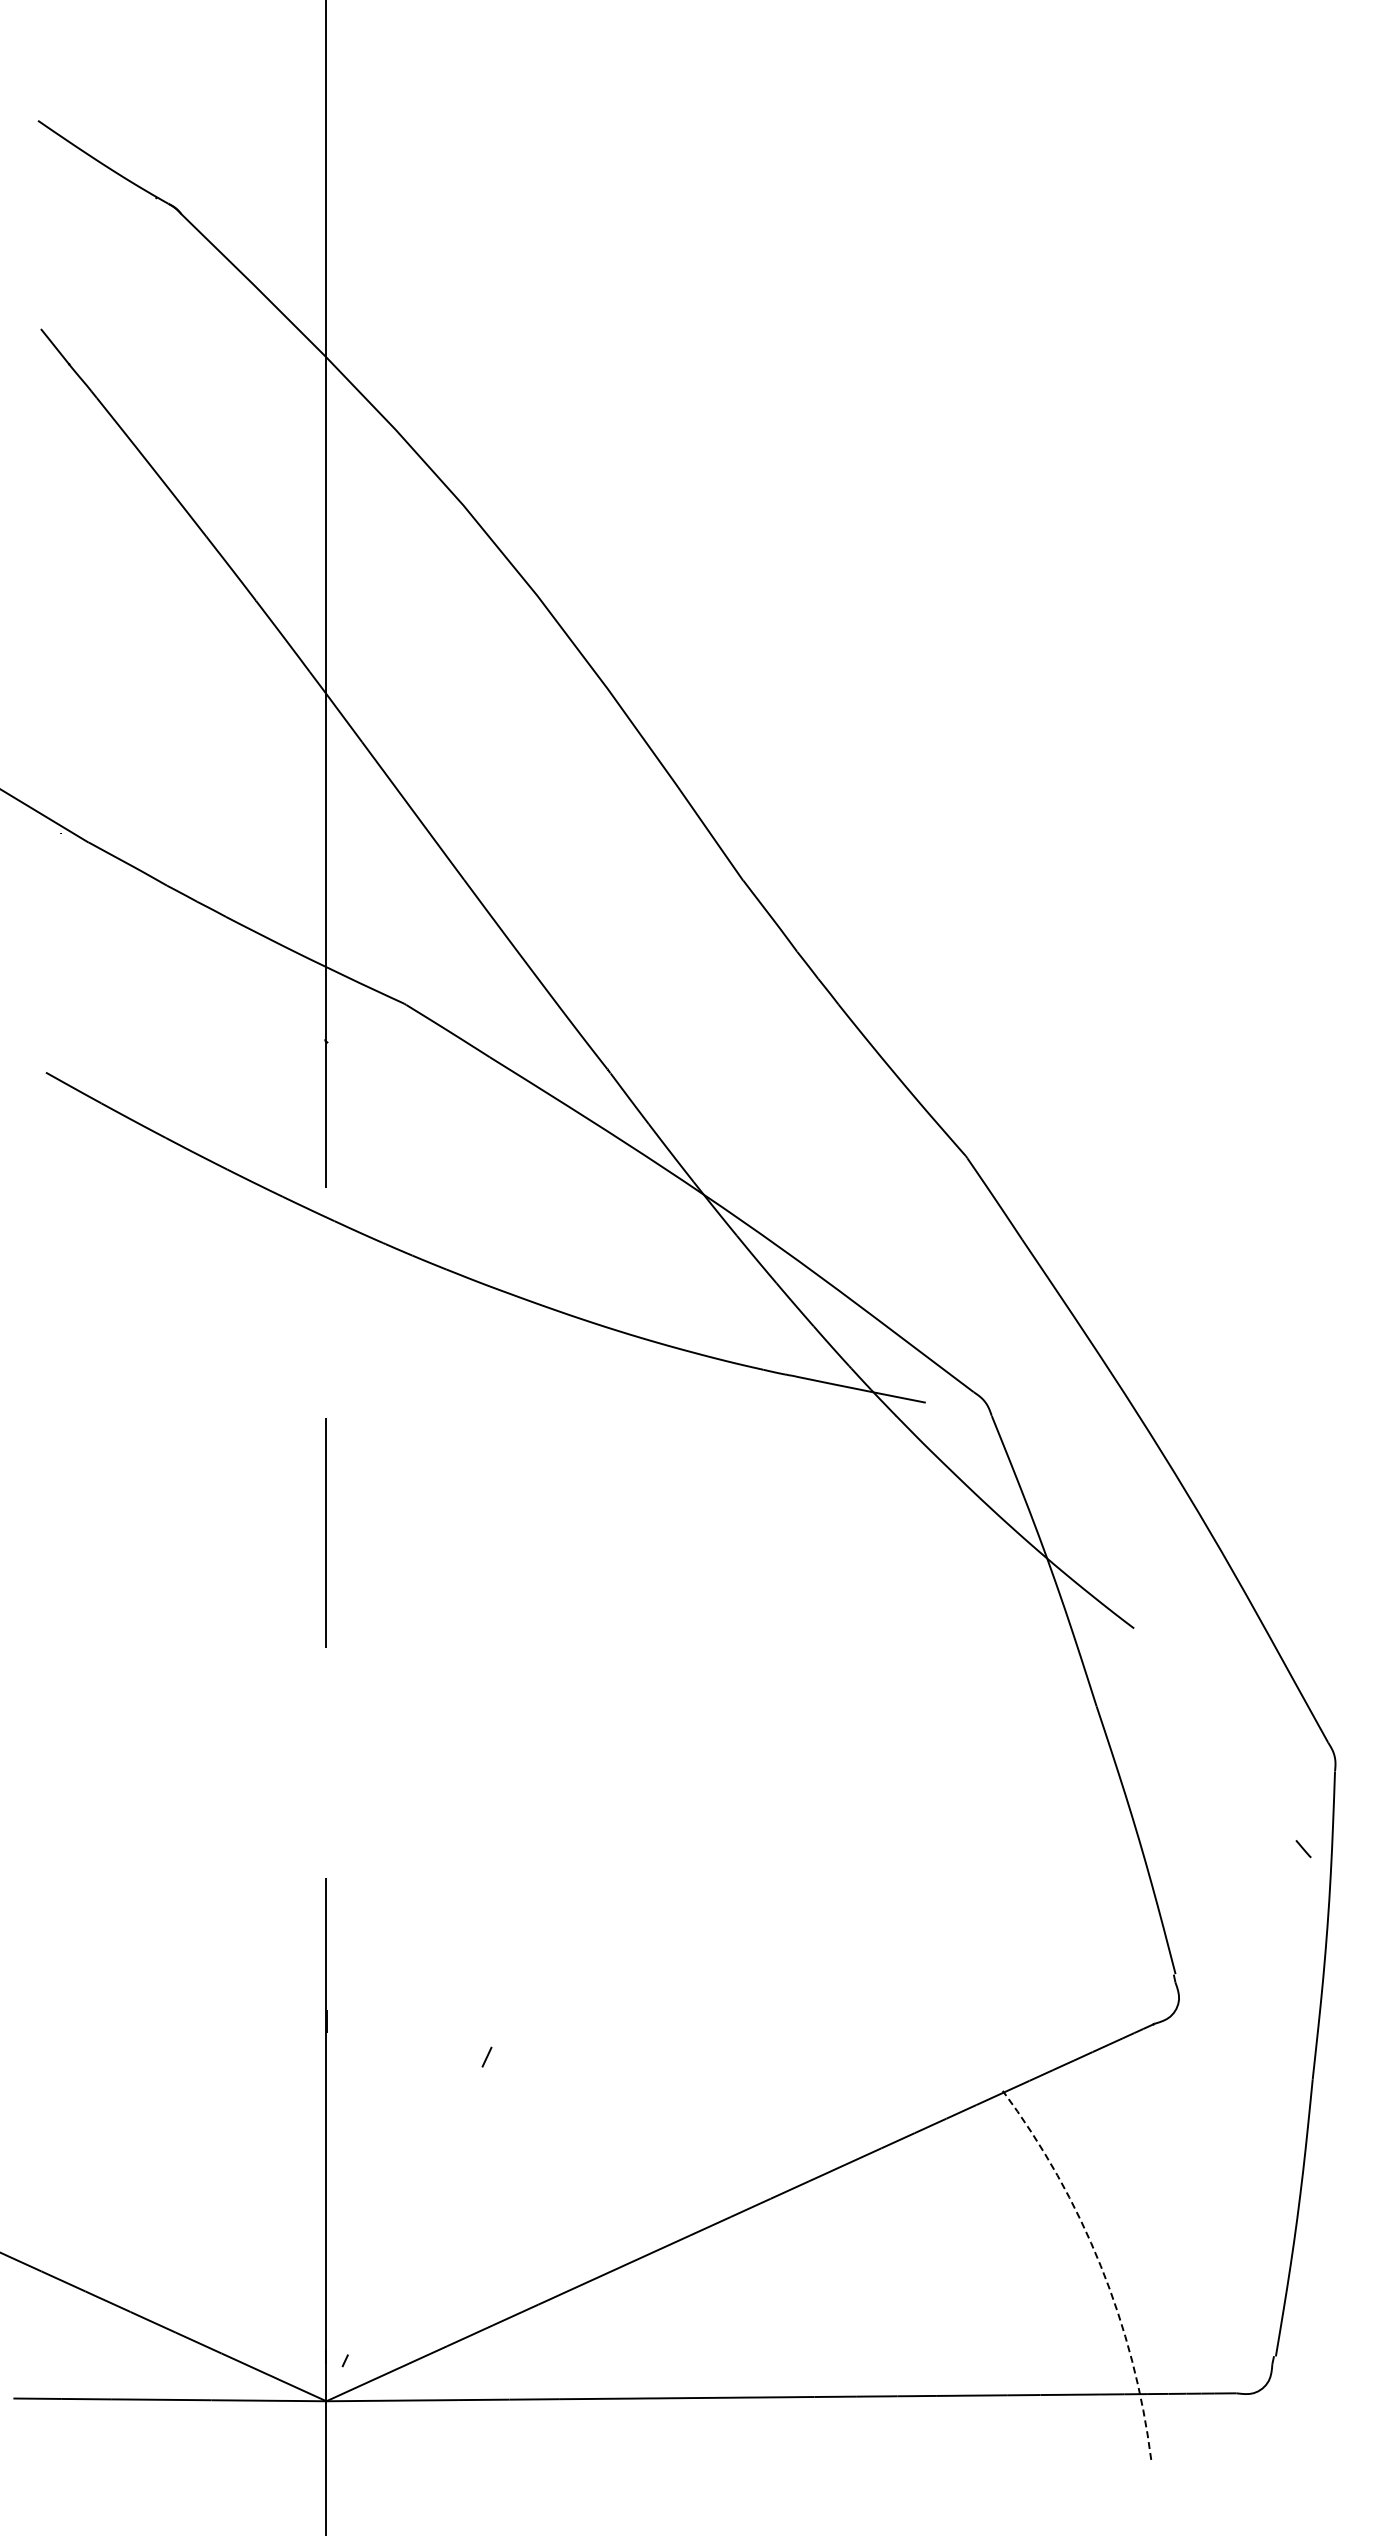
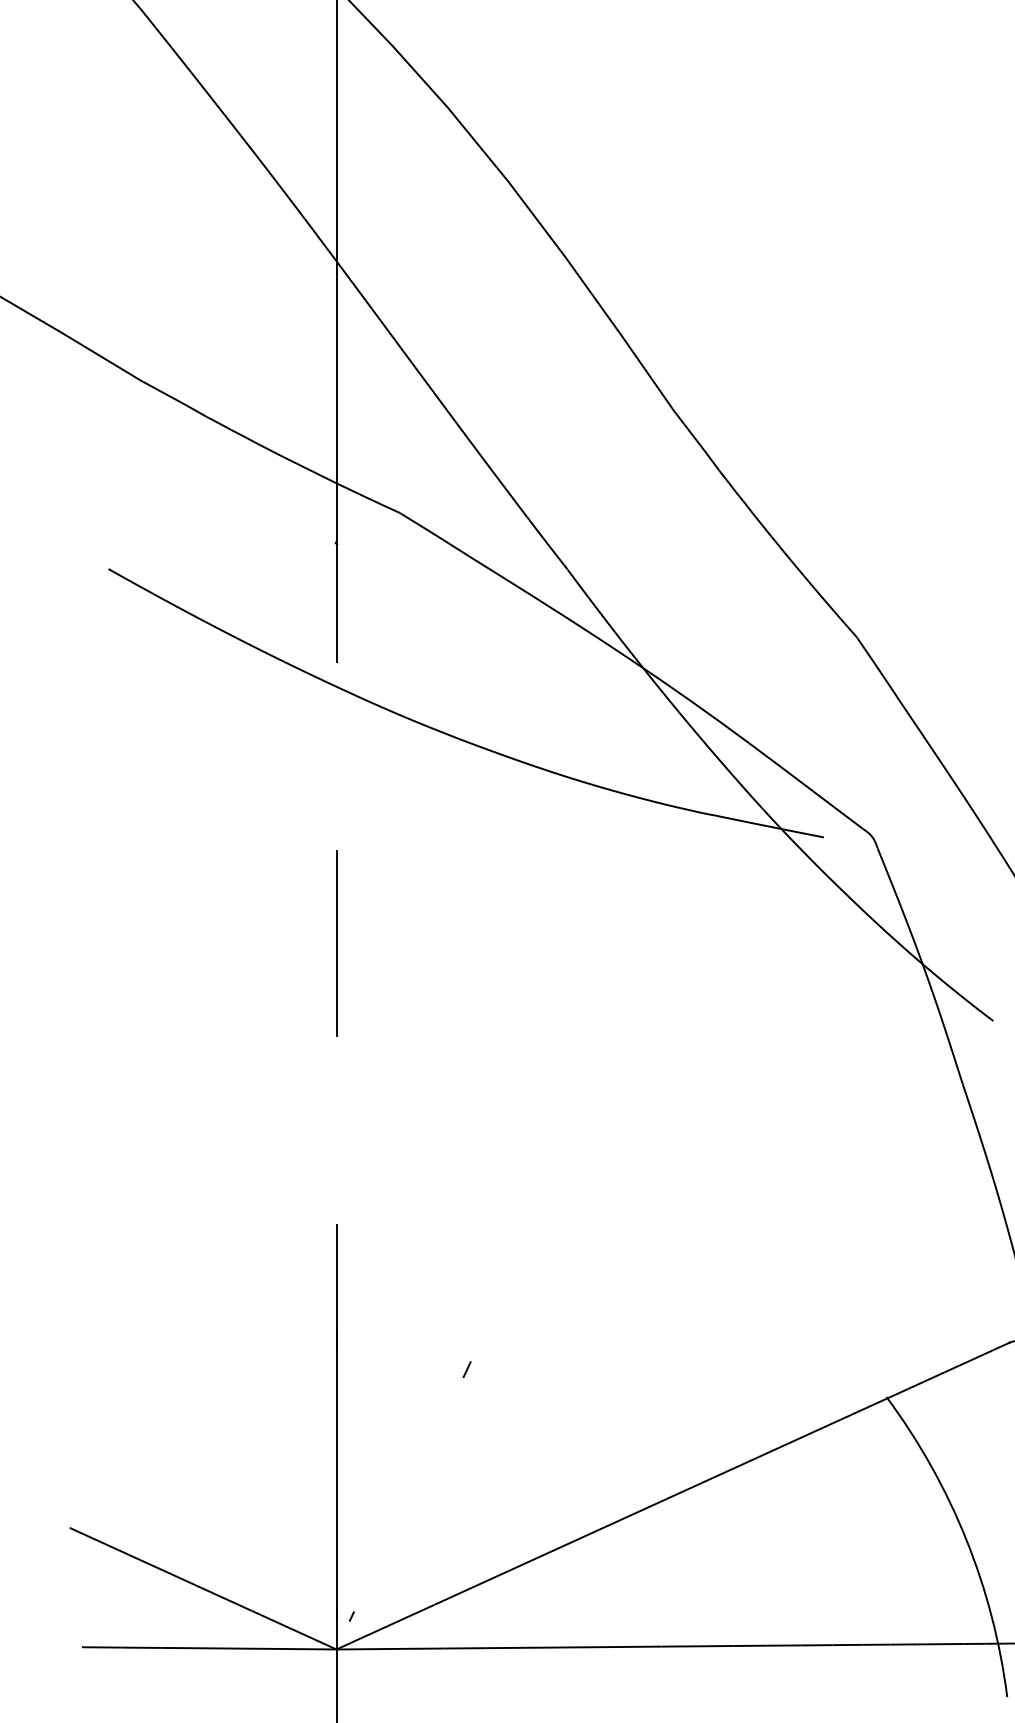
arc: (1100, 2265) -> (965, 1539), dashed -> solid

